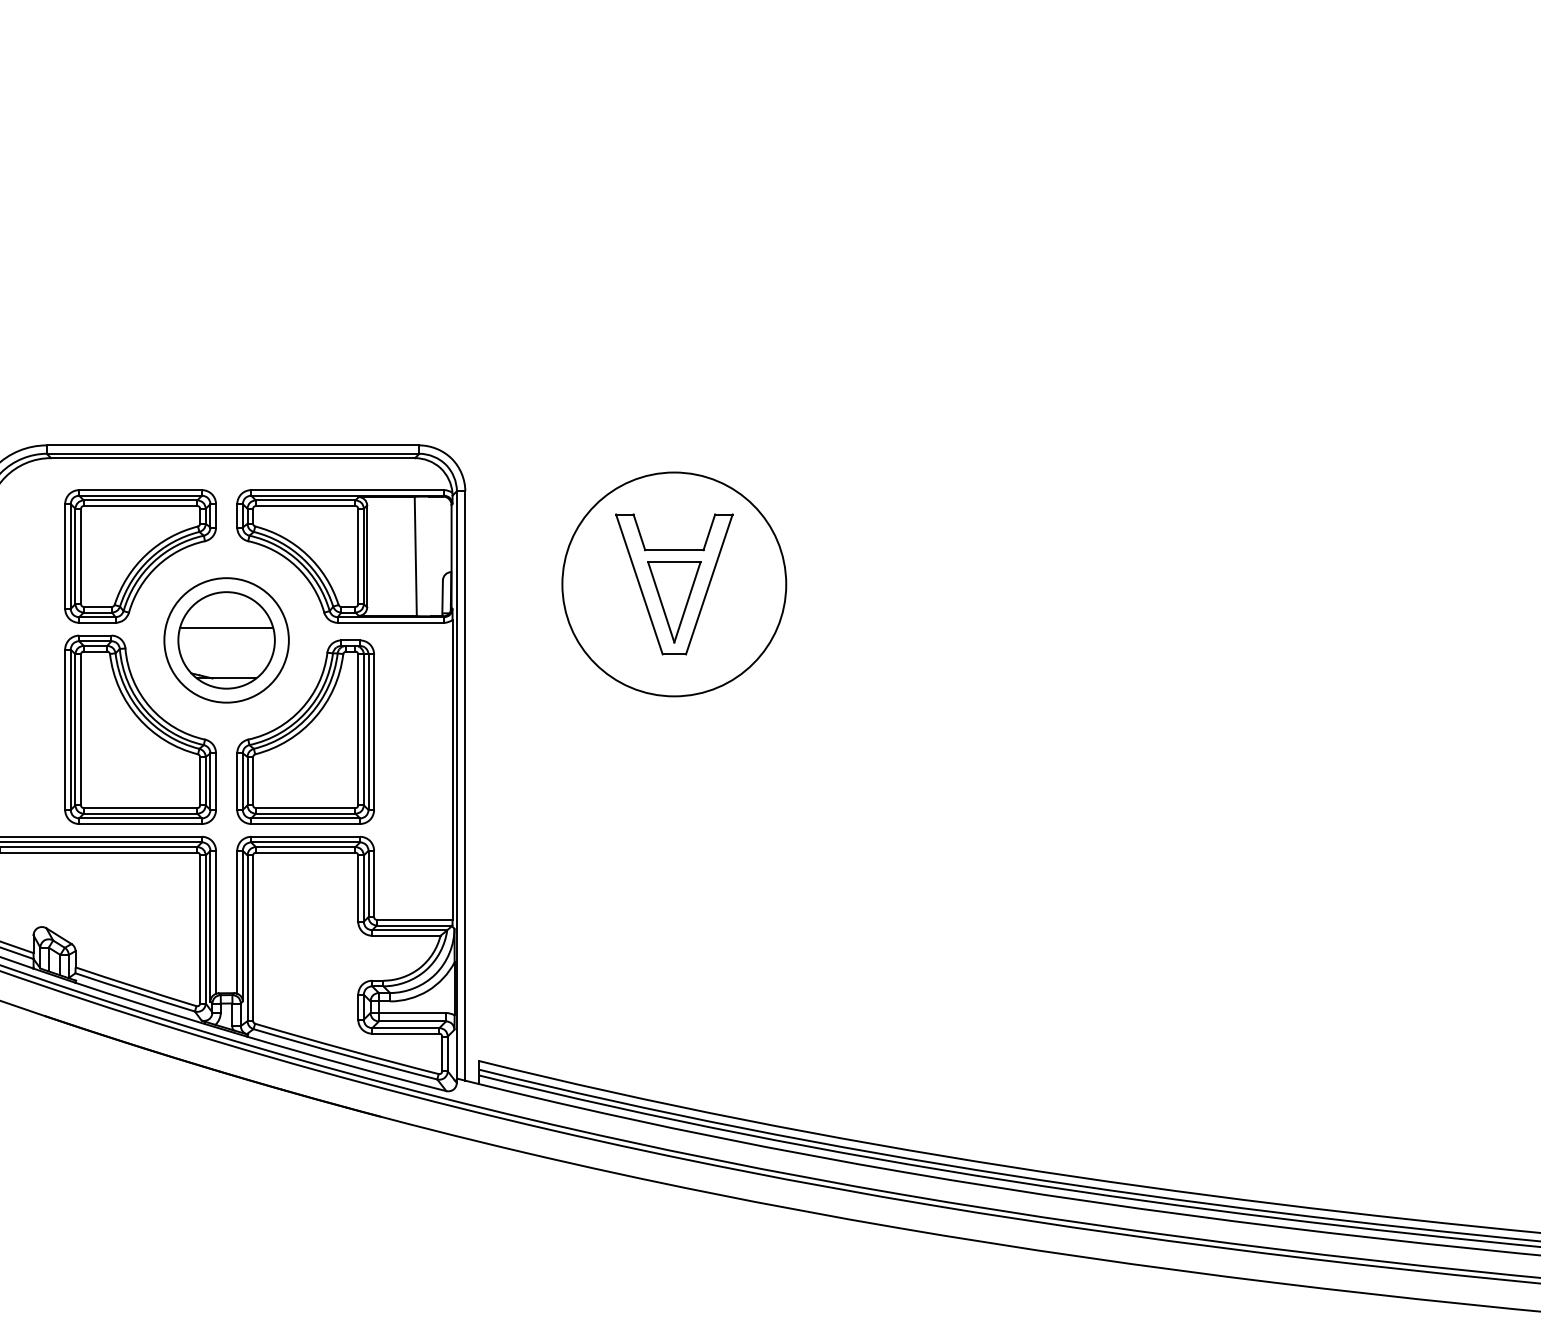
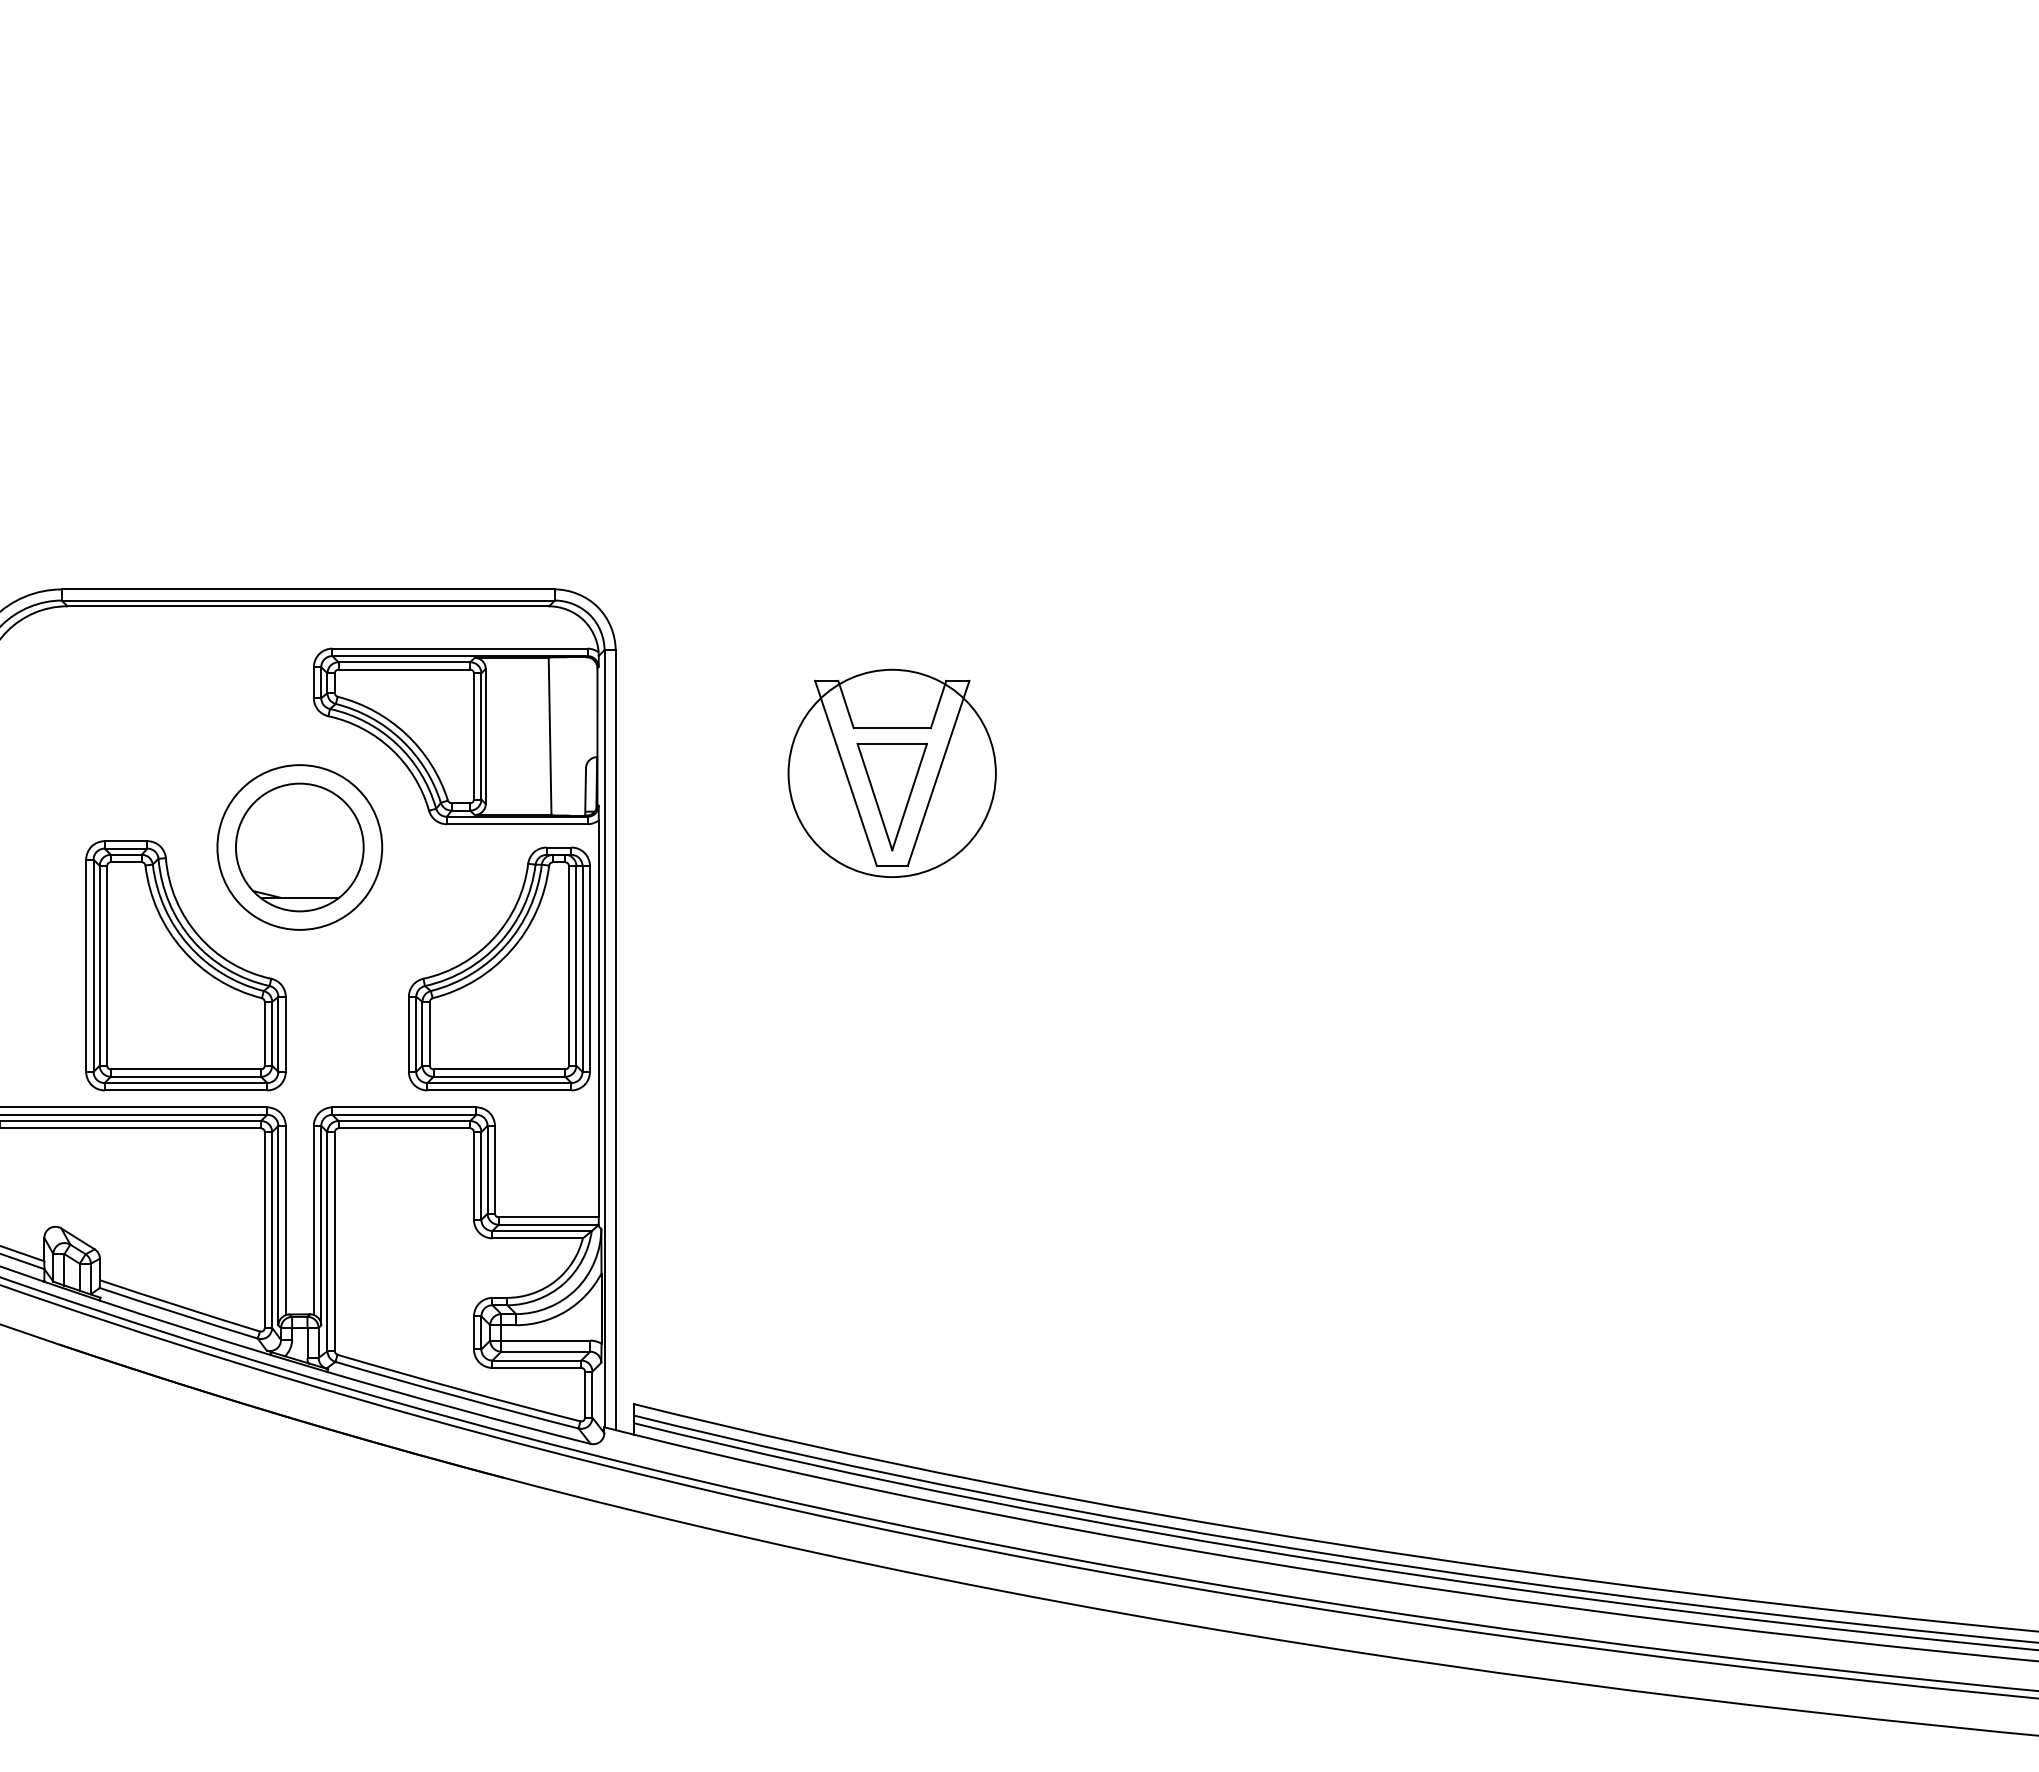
part: (140, 556) -> (185, 736), removed
circle: (674, 584) -> (892, 773), size x0.7
line: (226, 628) -> (299, 831), removed
part: (305, 731) -> (499, 968), moved

